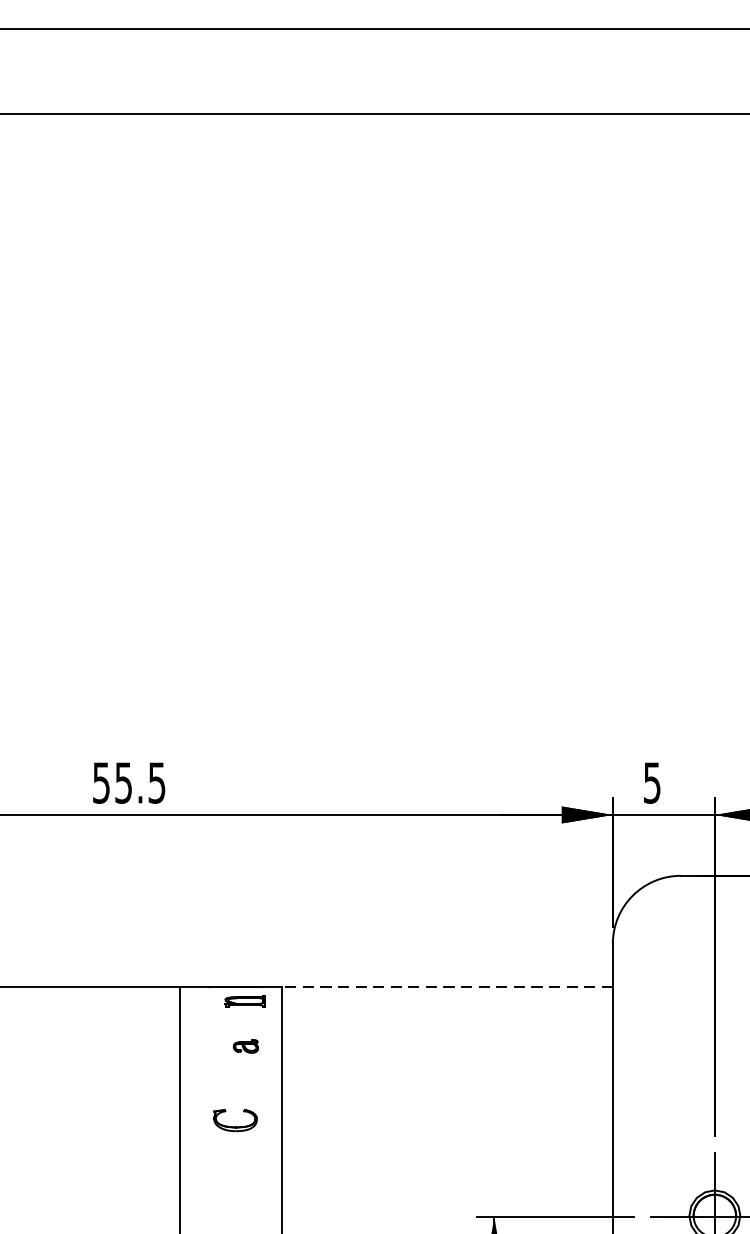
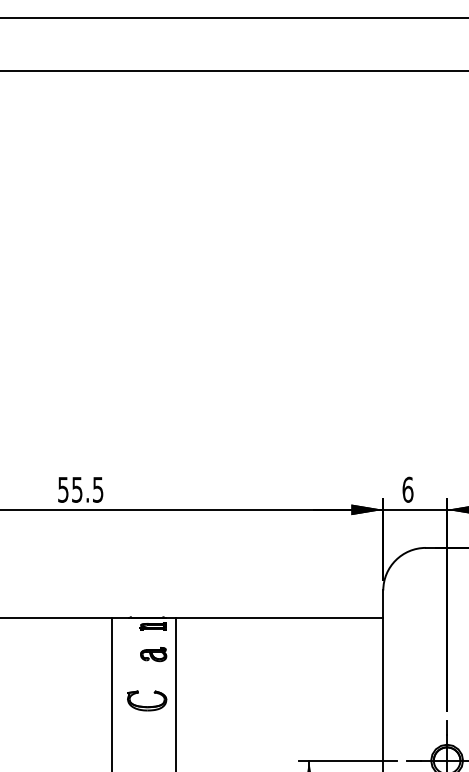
text: (651, 782) -> (407, 489), 5 -> 6
line: (446, 987) -> (279, 617), dashed -> solid
part: (245, 1046) -> (153, 654), size x1.67
part: (235, 1119) -> (147, 700), size x1.43

